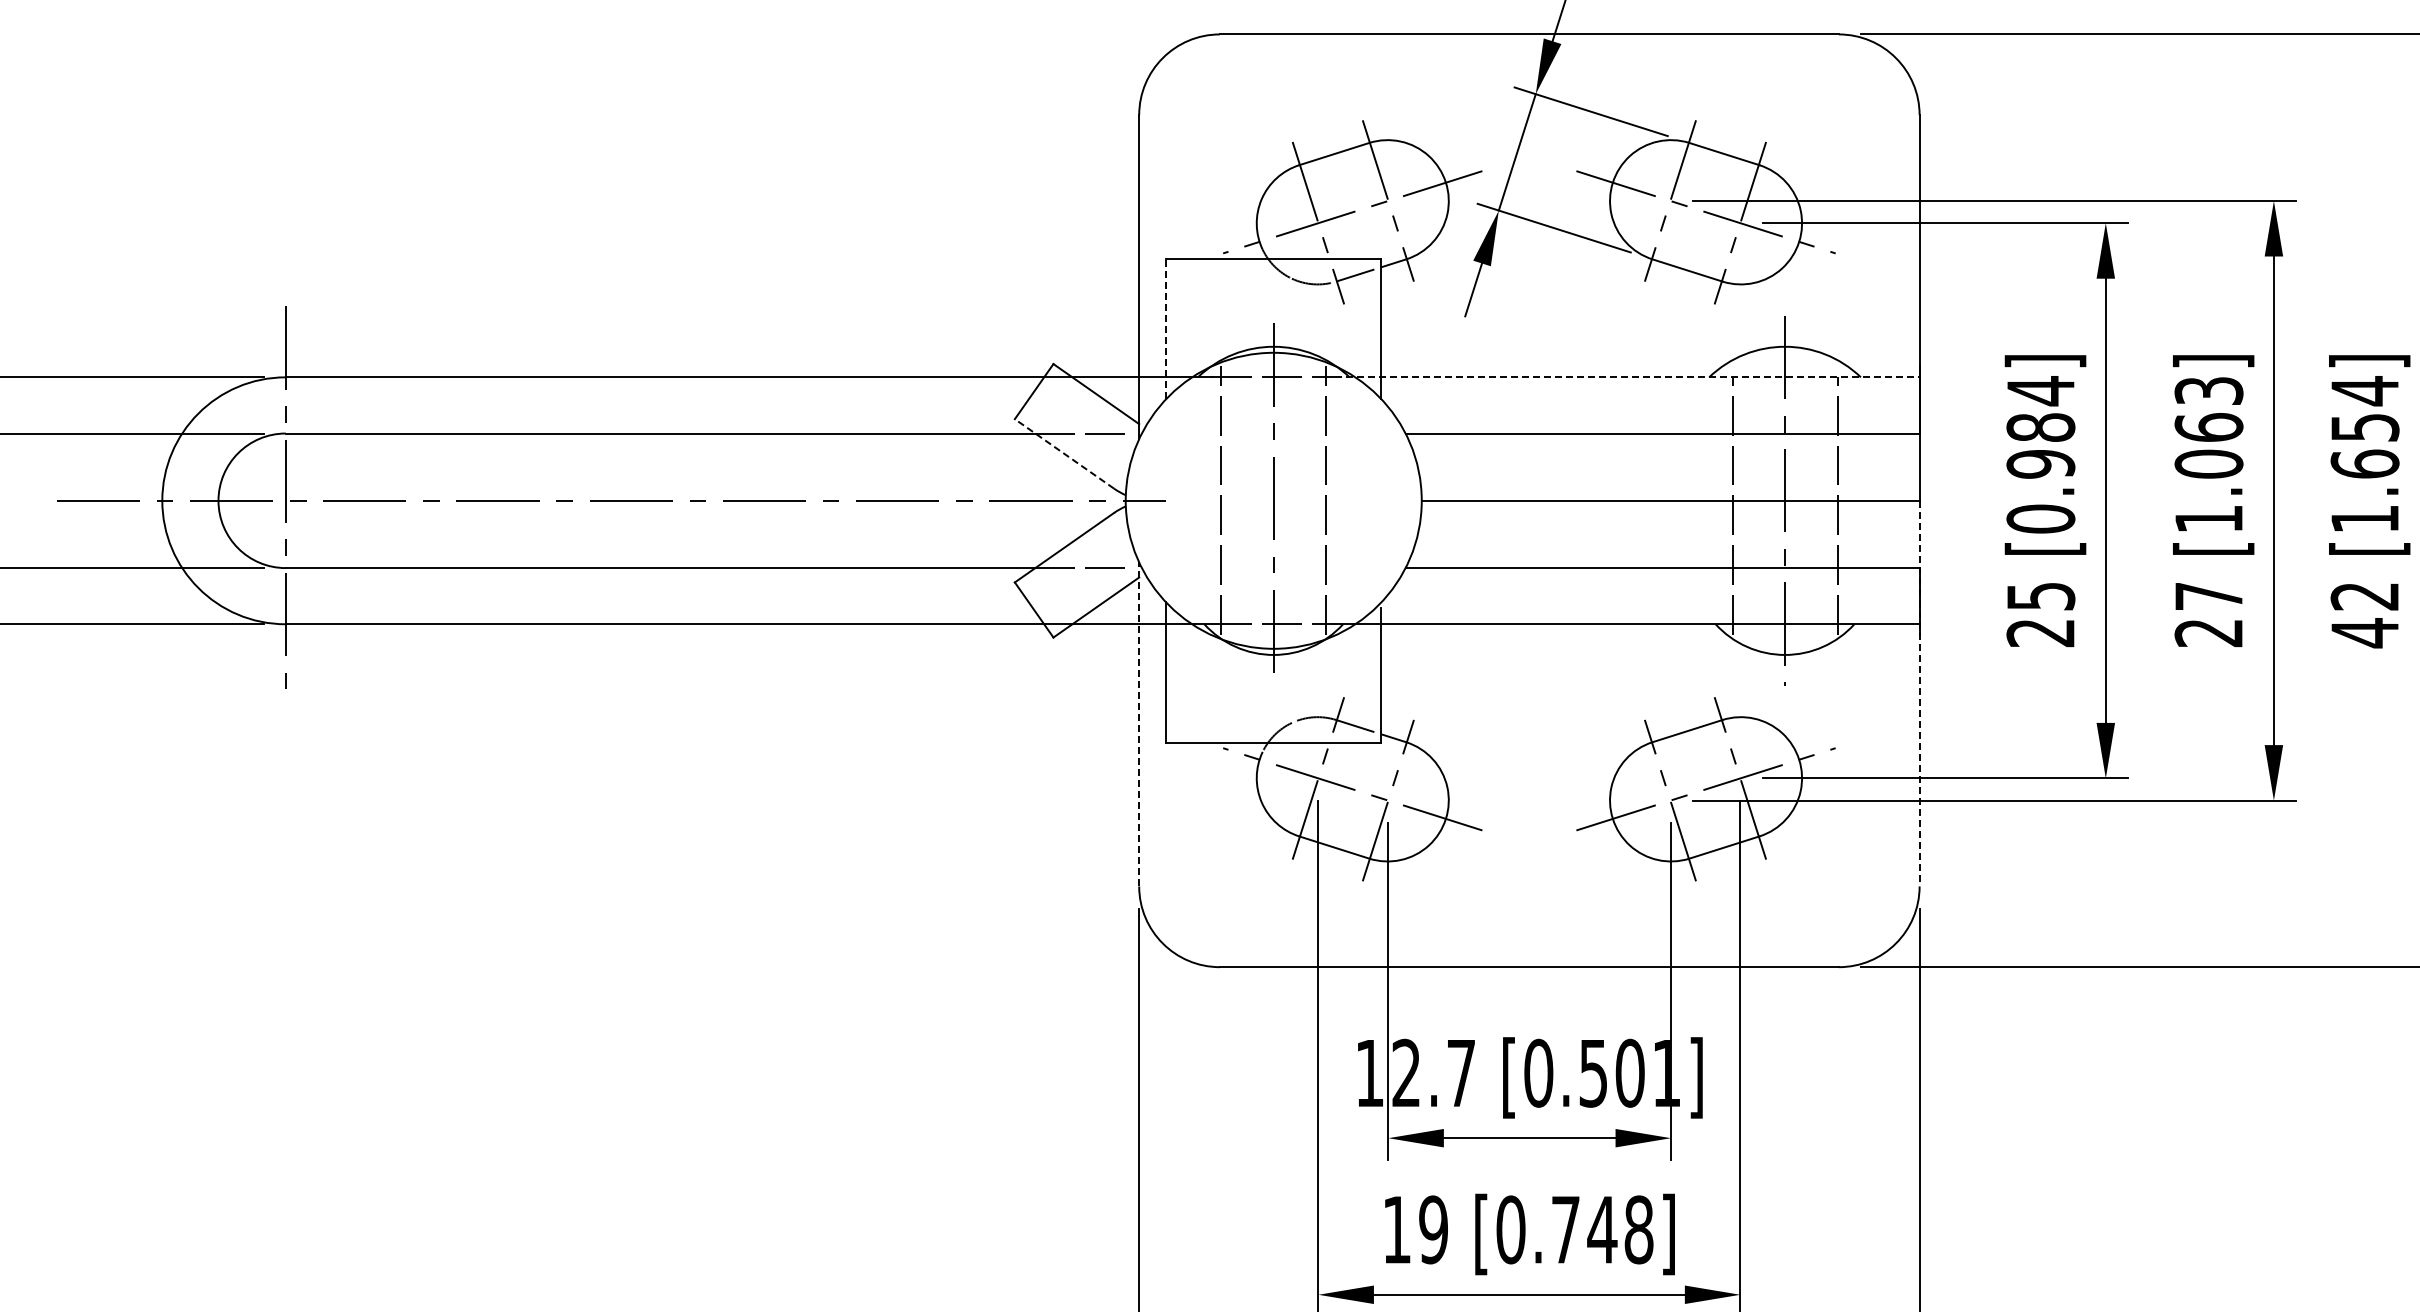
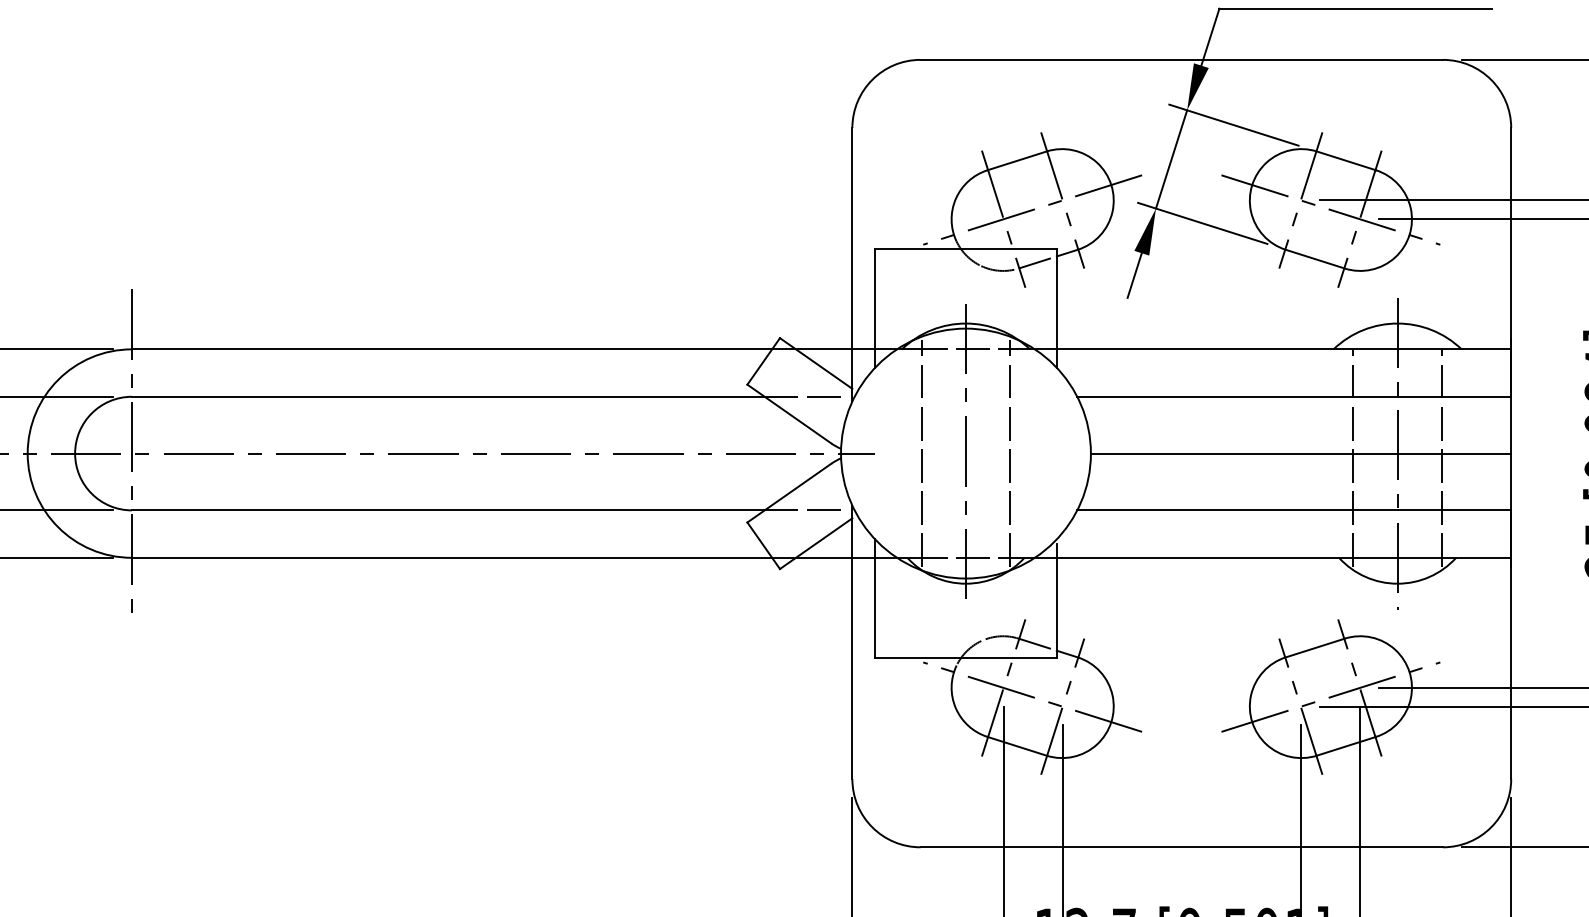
line: (1166, 328) -> (875, 308), dashed -> solid
line: (1628, 377) -> (1265, 349), dashed -> solid
line: (1064, 453) -> (789, 413), dashed -> solid
line: (1919, 693) -> (1511, 616), dashed -> solid
line: (1139, 724) -> (852, 642), dashed -> solid

